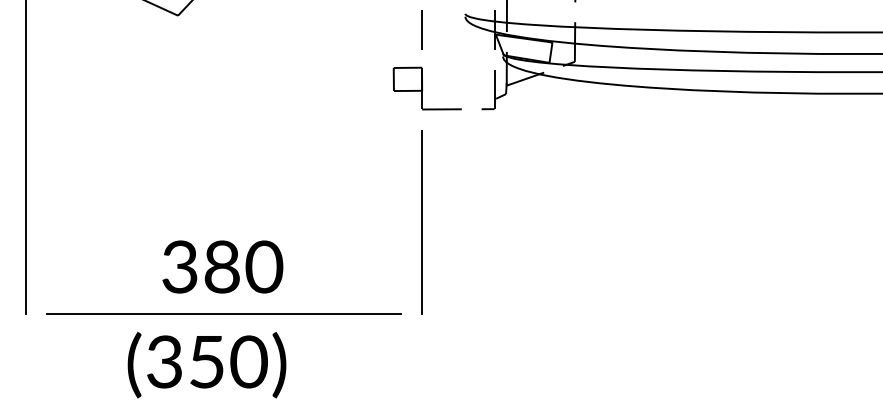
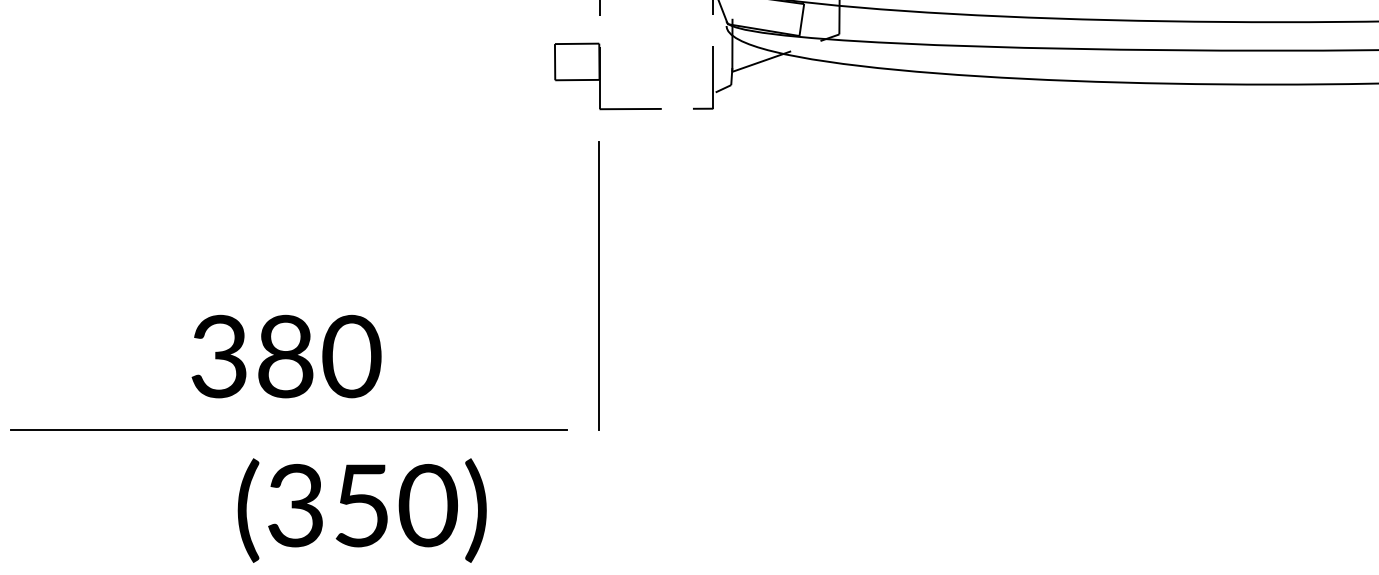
text: (206, 365) -> (361, 511), moved

